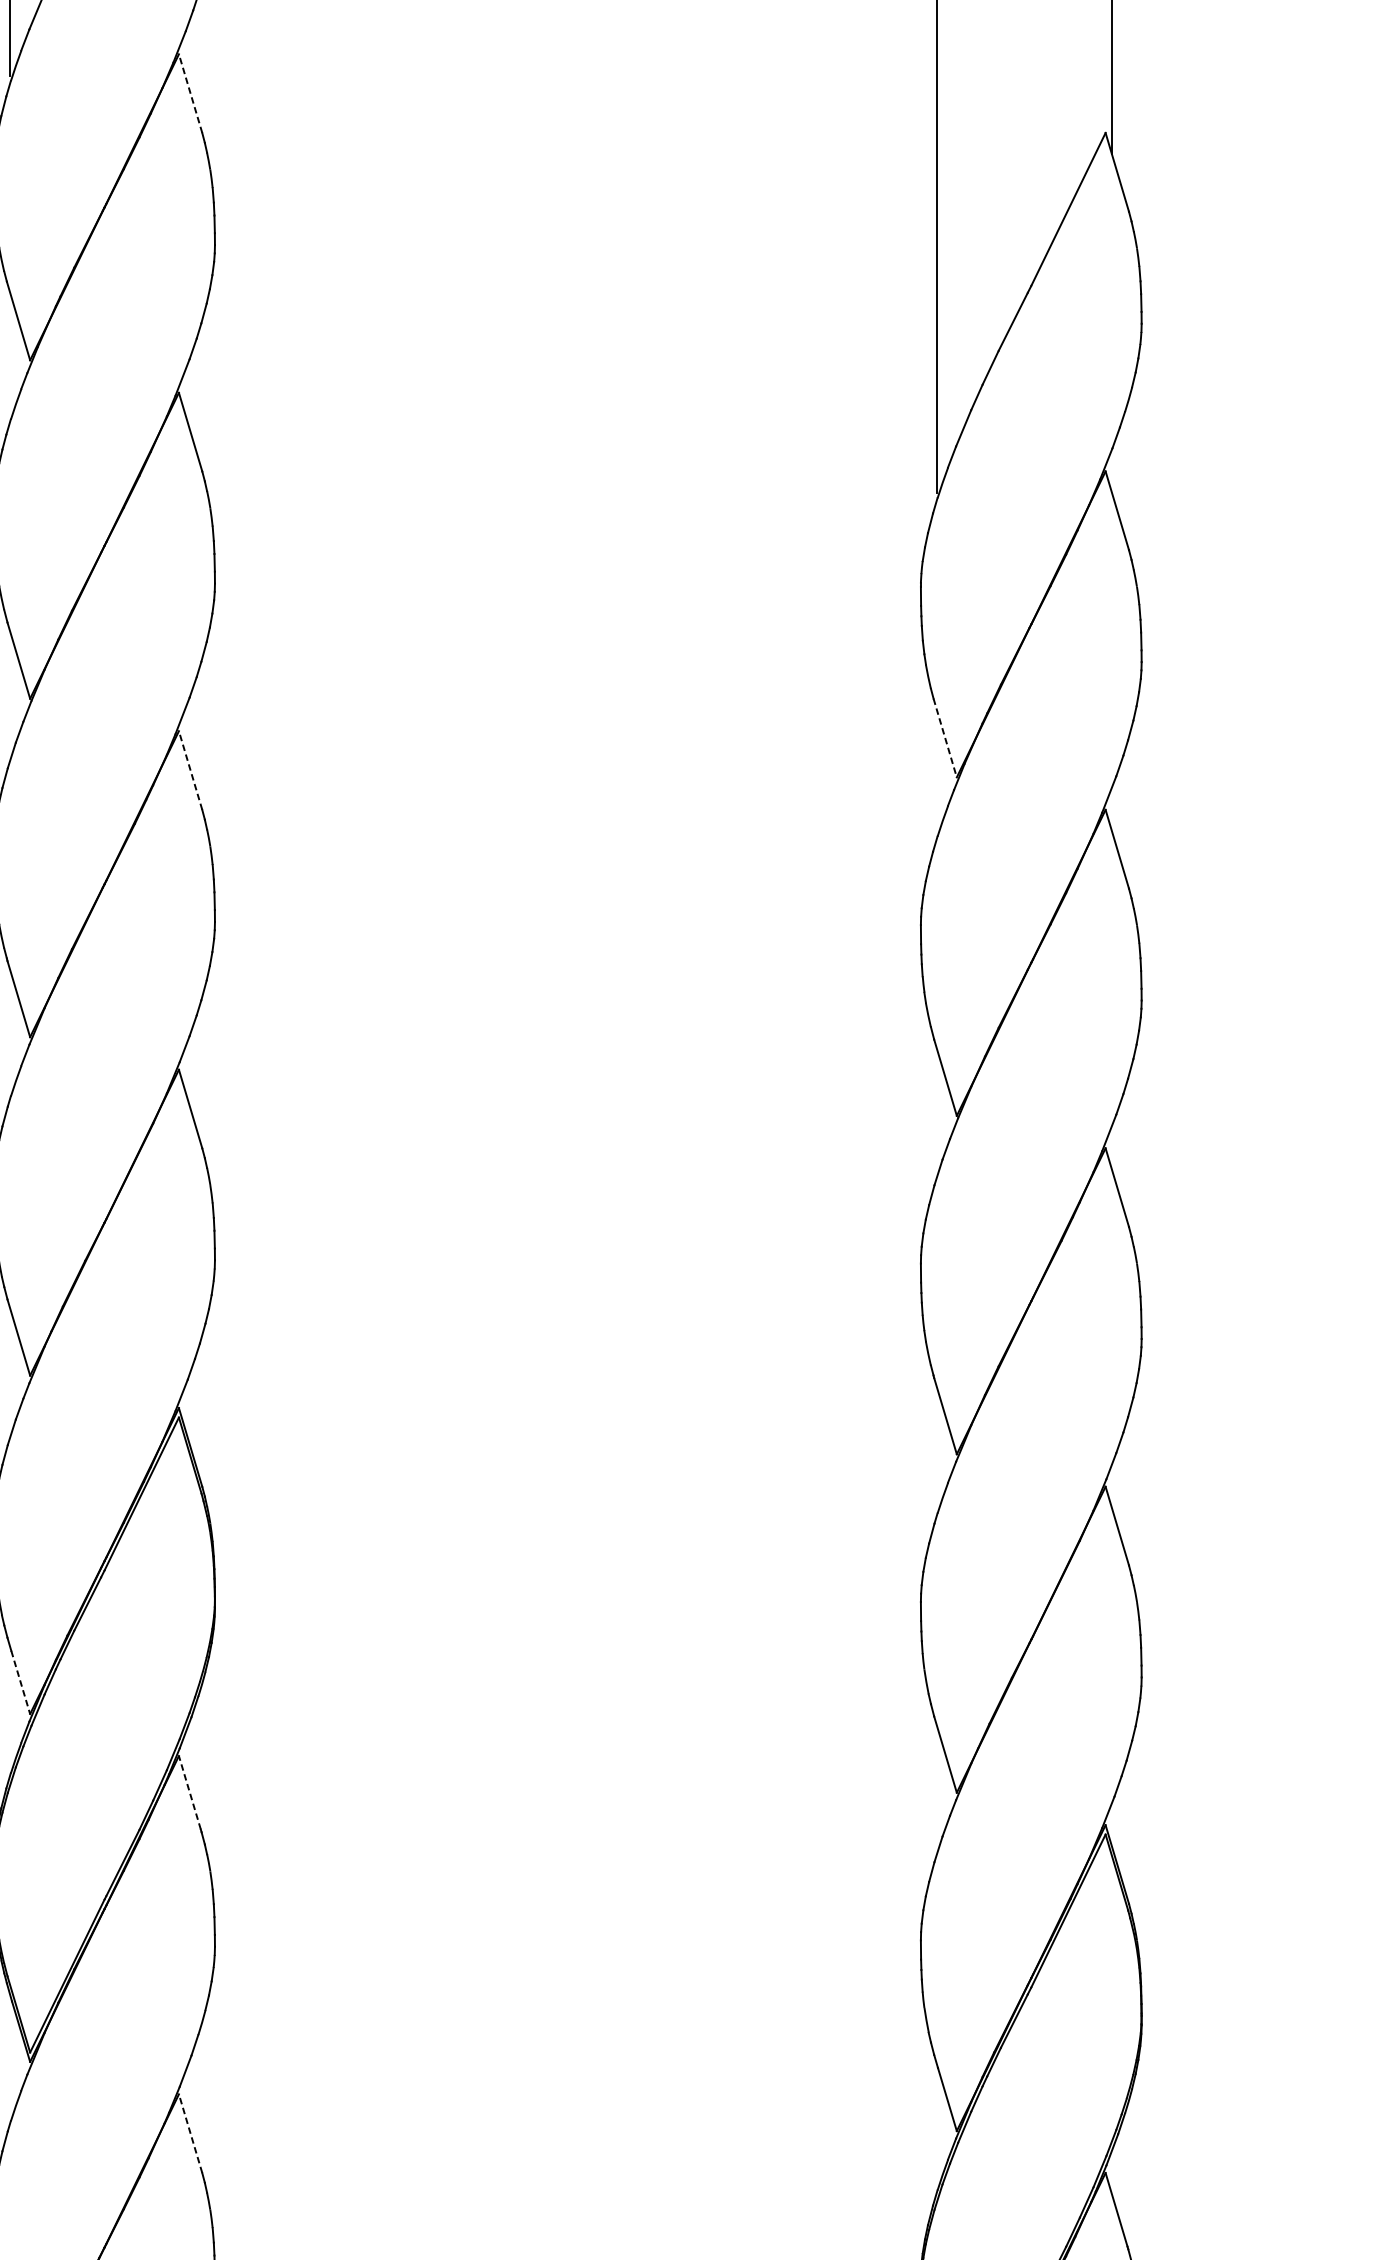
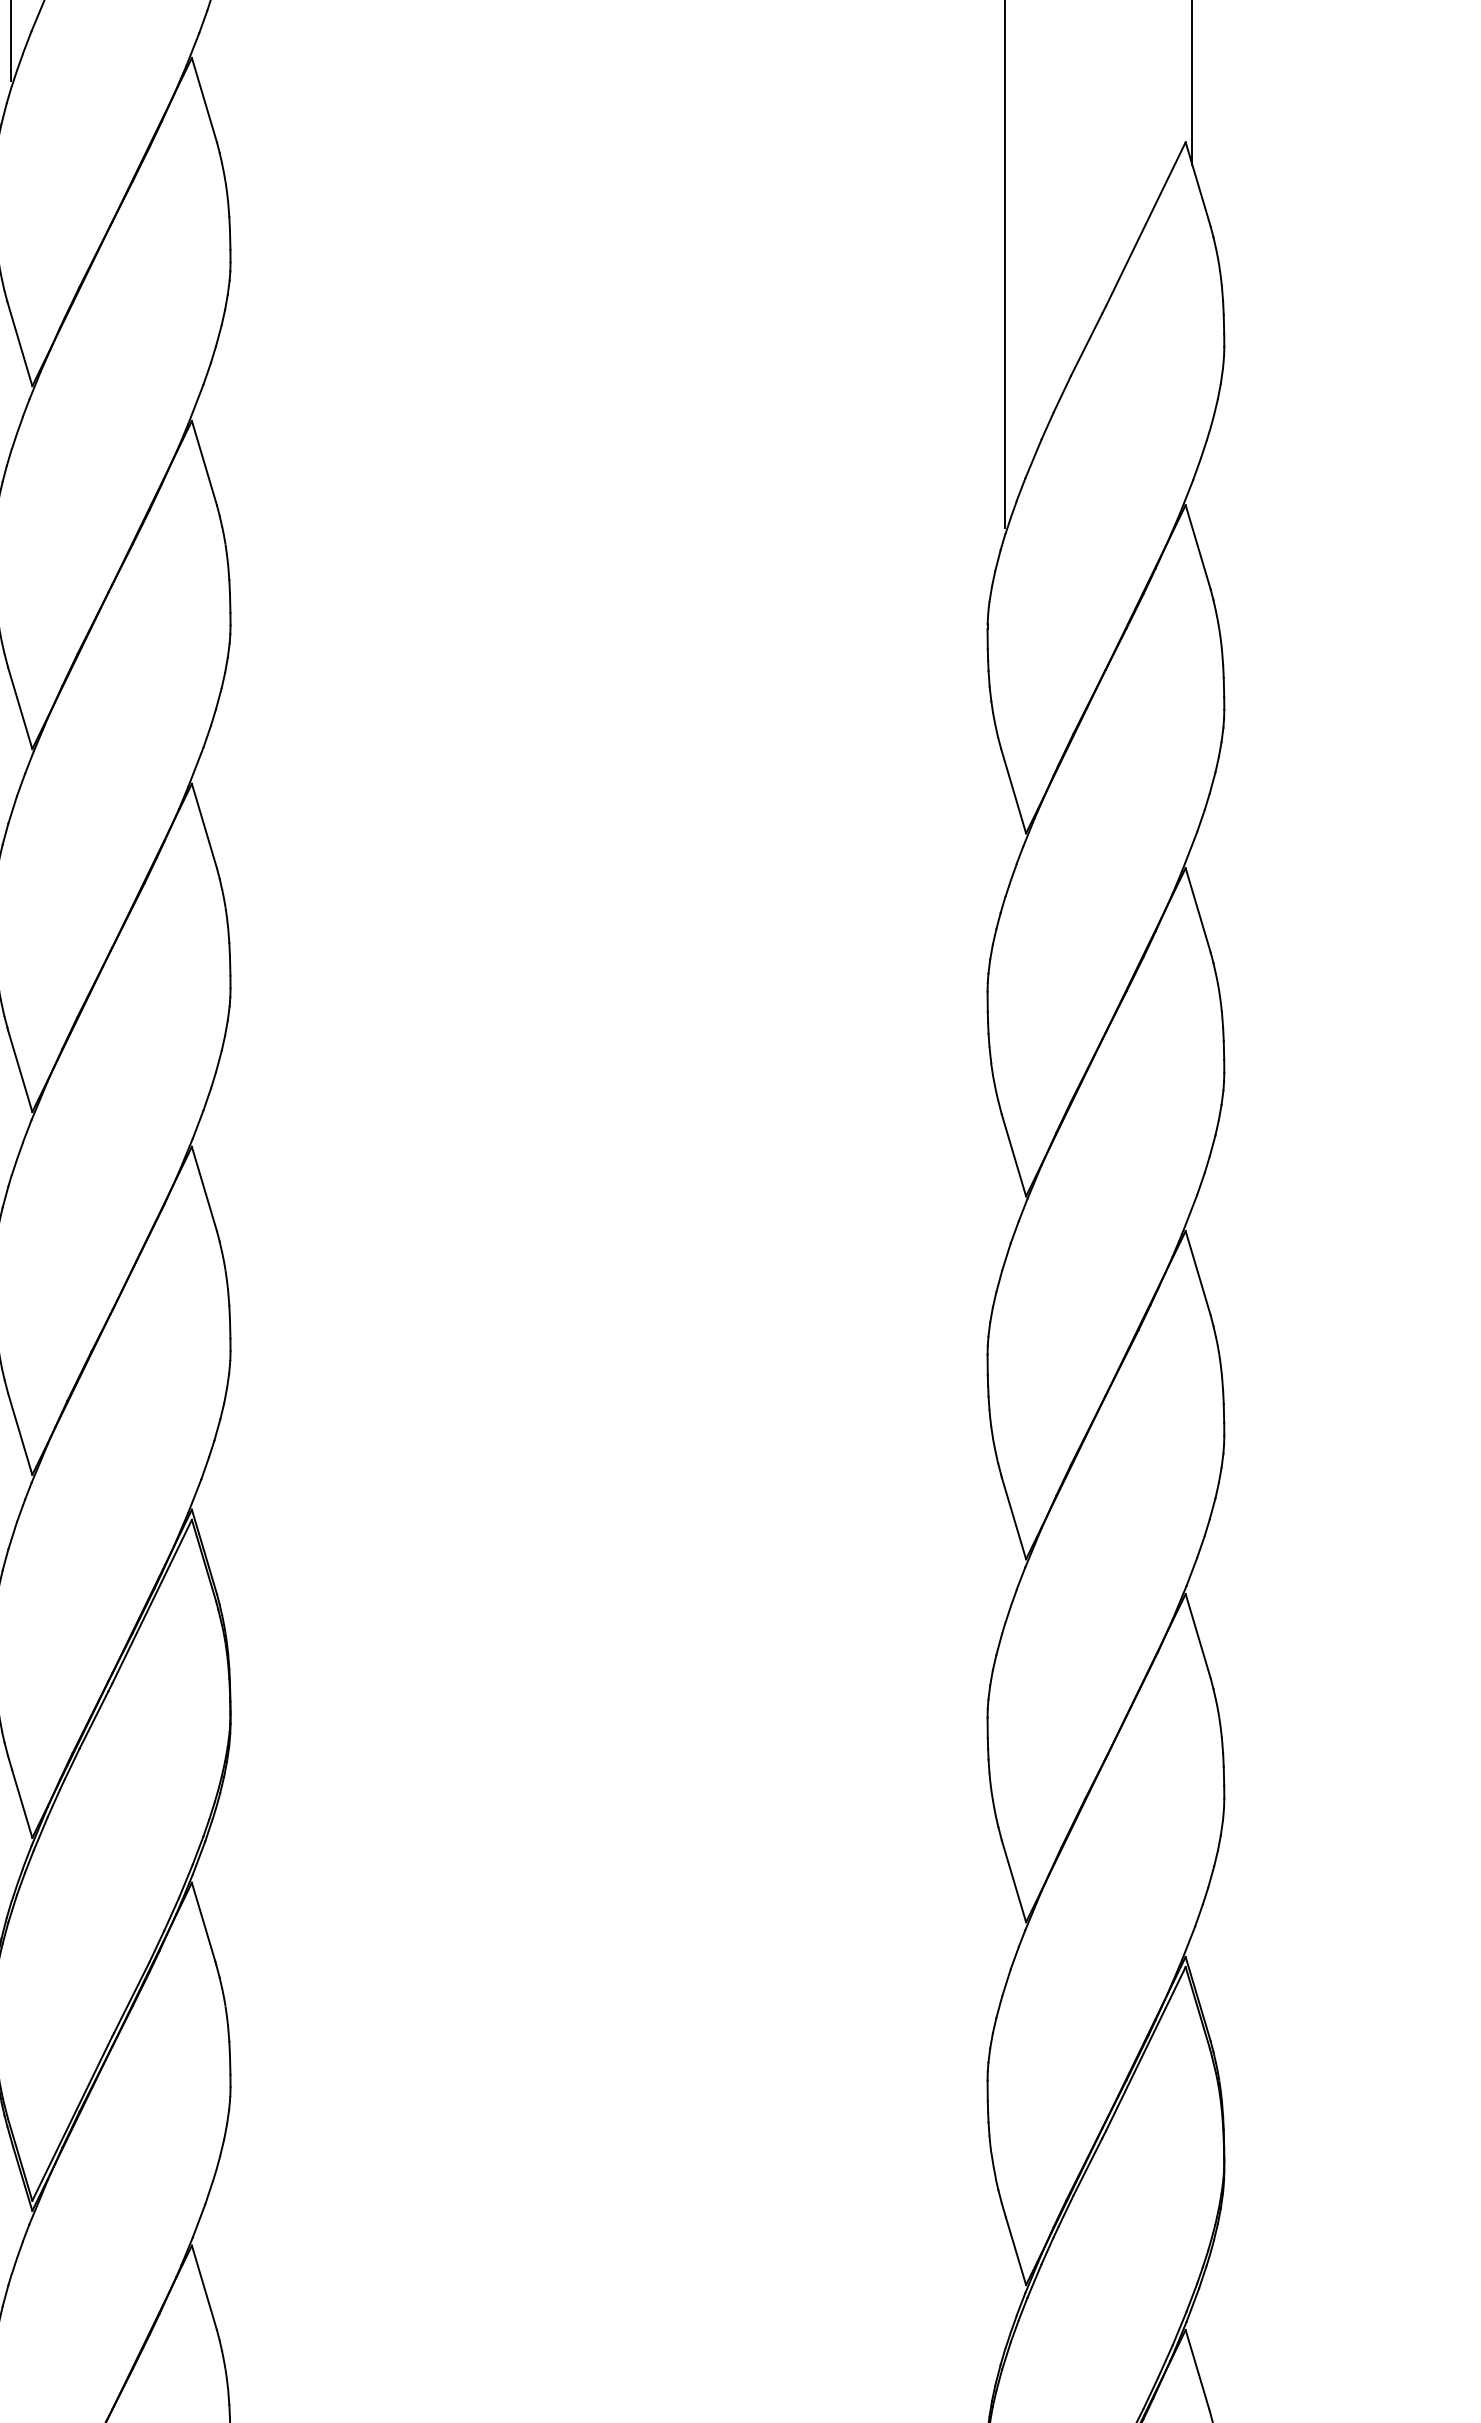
line: (190, 93) -> (204, 99), dashed -> solid
line: (945, 738) -> (1013, 791), dashed -> solid
line: (190, 770) -> (204, 825), dashed -> solid
line: (20, 1682) -> (22, 1804), dashed -> solid
line: (189, 1792) -> (203, 1921), dashed -> solid
line: (190, 2133) -> (204, 2287), dashed -> solid

